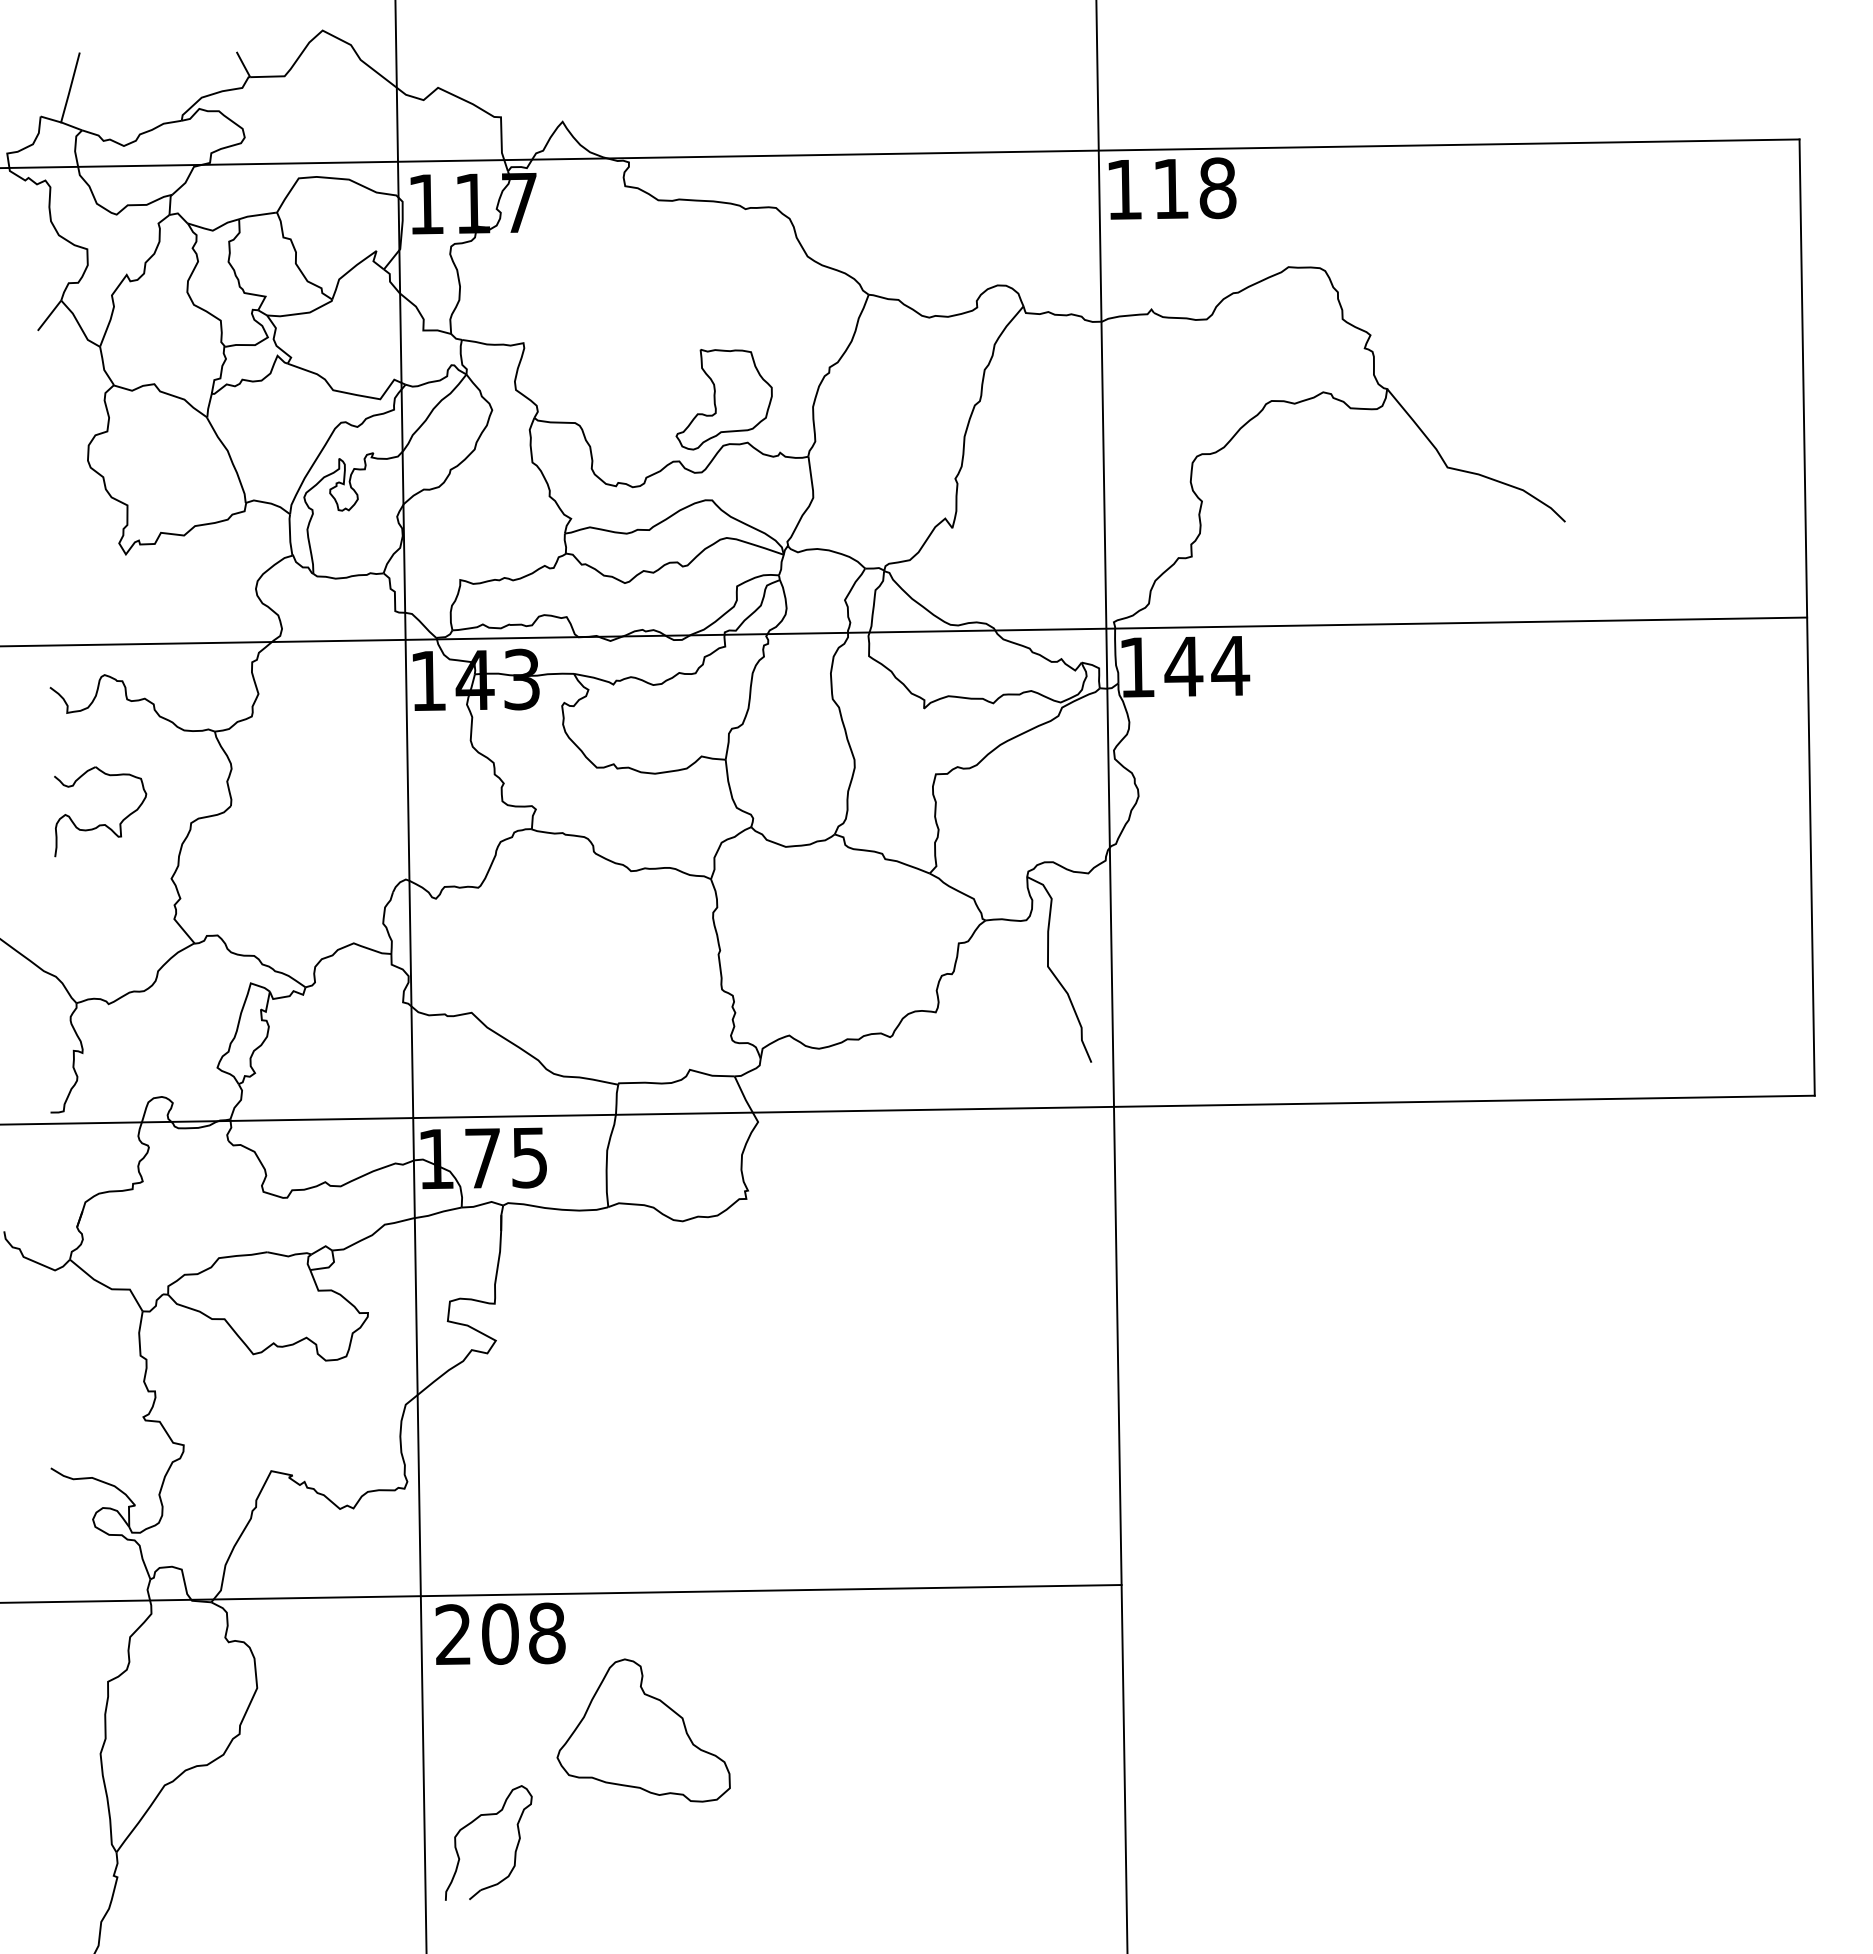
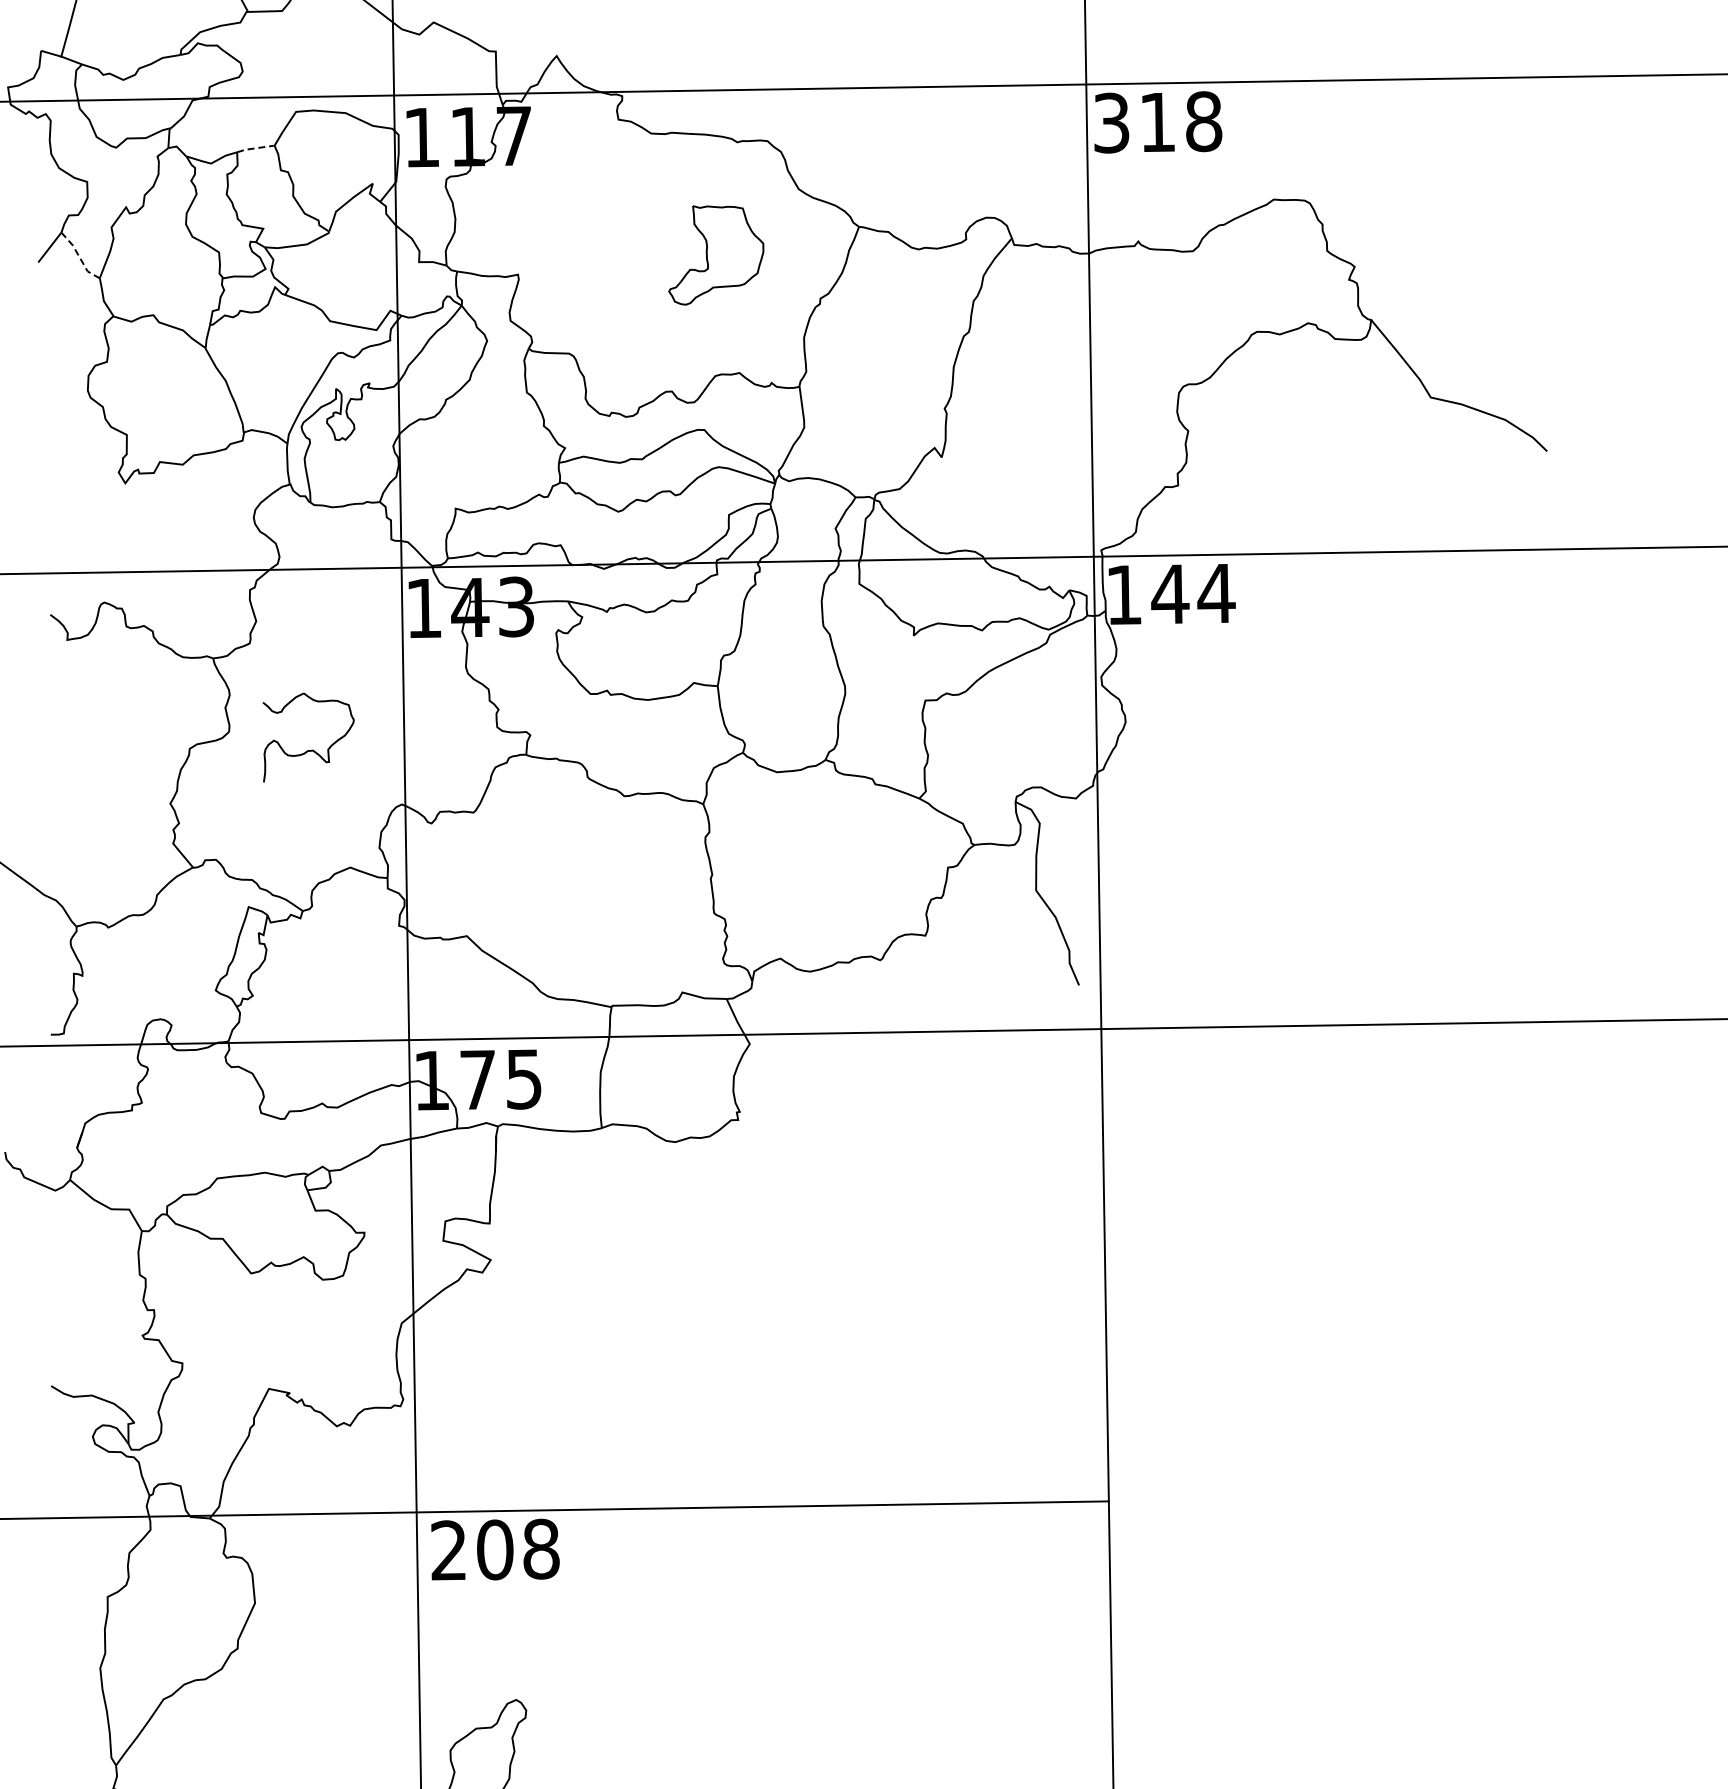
text: (1124, 189) -> (1111, 122), 118 -> 318
line: (257, 215) -> (255, 148), solid -> dashed
line: (79, 325) -> (79, 257), solid -> dashed
part: (723, 399) -> (715, 255), moved
part: (100, 824) -> (308, 750), moved
part: (643, 1730) -> (636, 1645), removed

